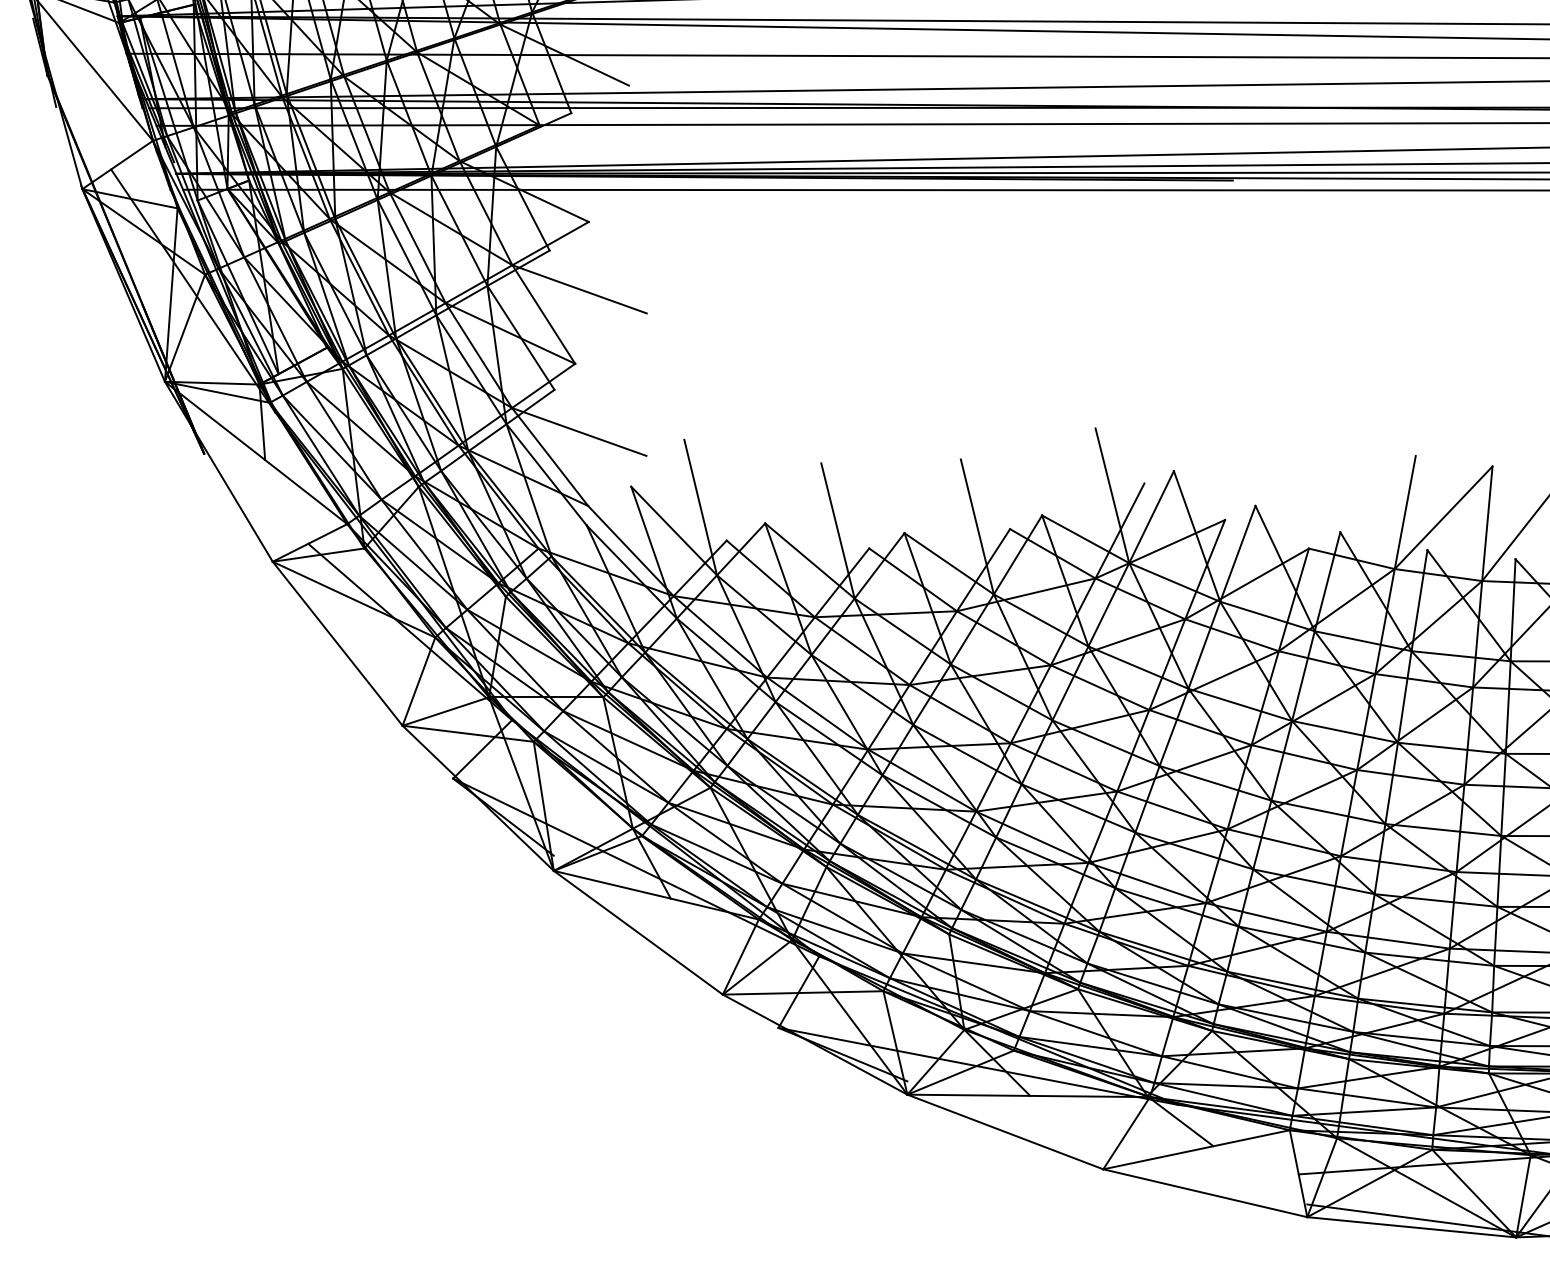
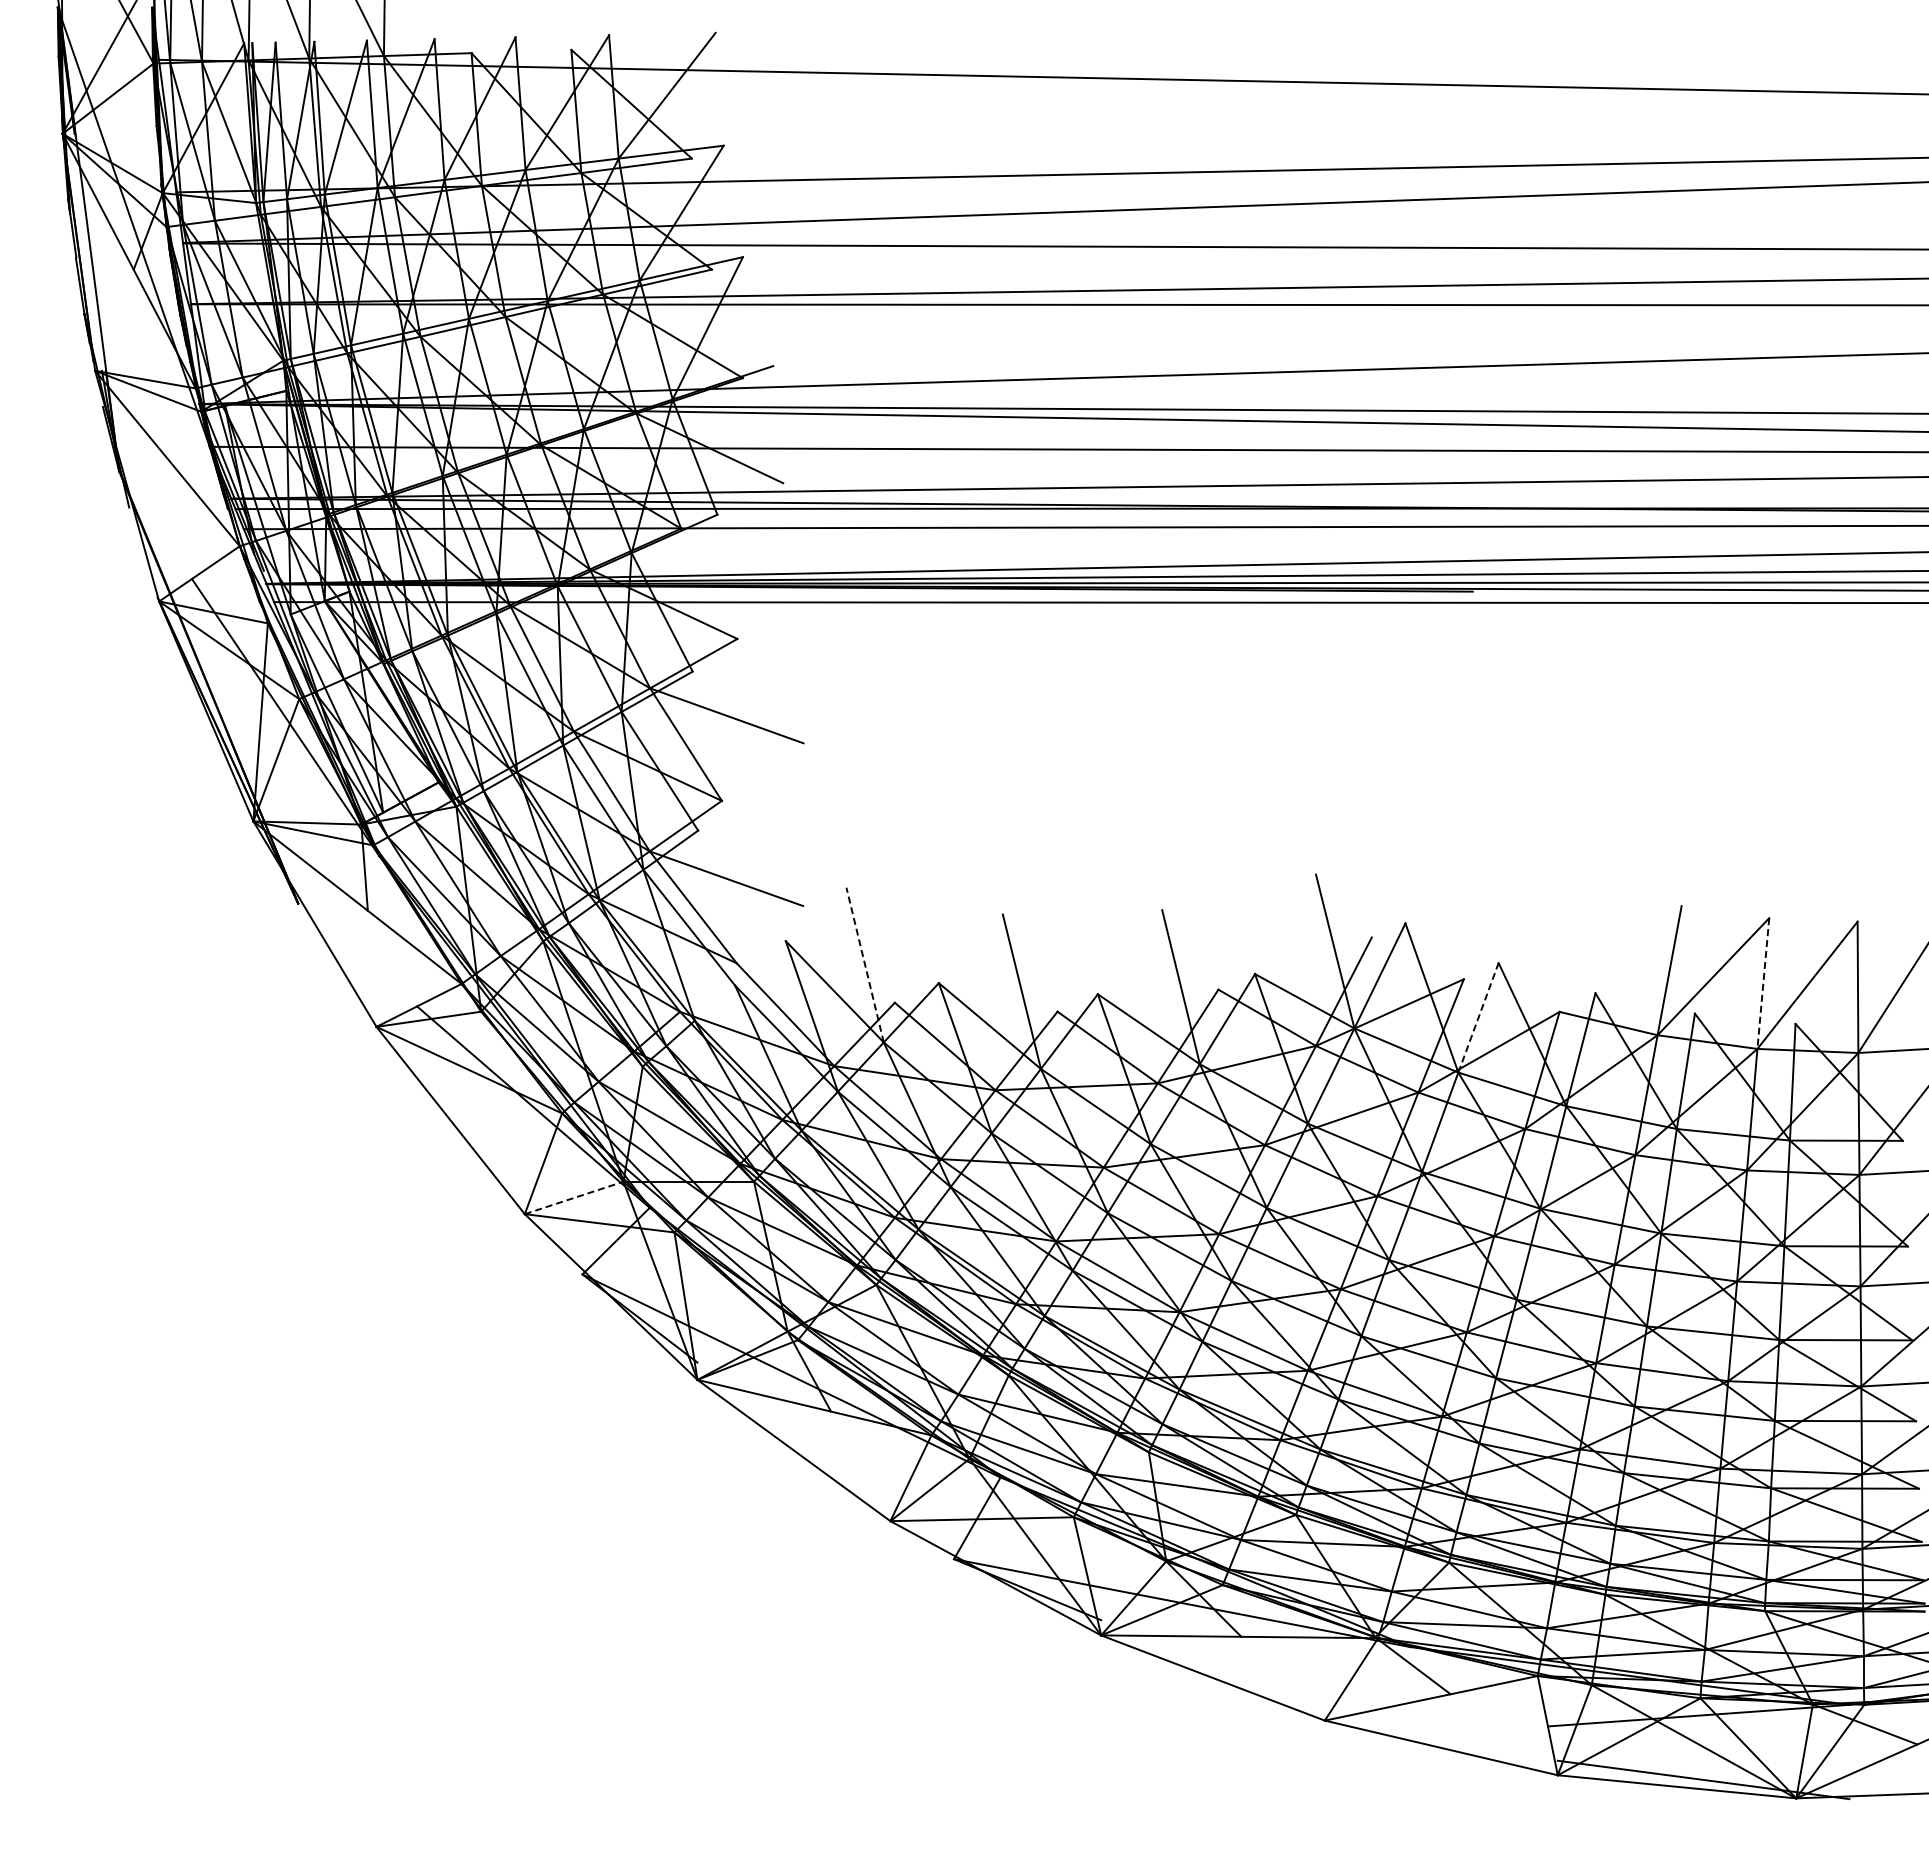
line: (701, 507) -> (865, 965), solid -> dashed
line: (1487, 523) -> (1763, 983), solid -> dashed
line: (1237, 553) -> (1478, 1017), solid -> dashed
line: (446, 711) -> (574, 1197), solid -> dashed

